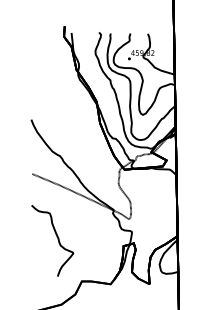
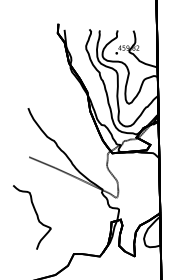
curve: (57, 239) -> (36, 216), moved

